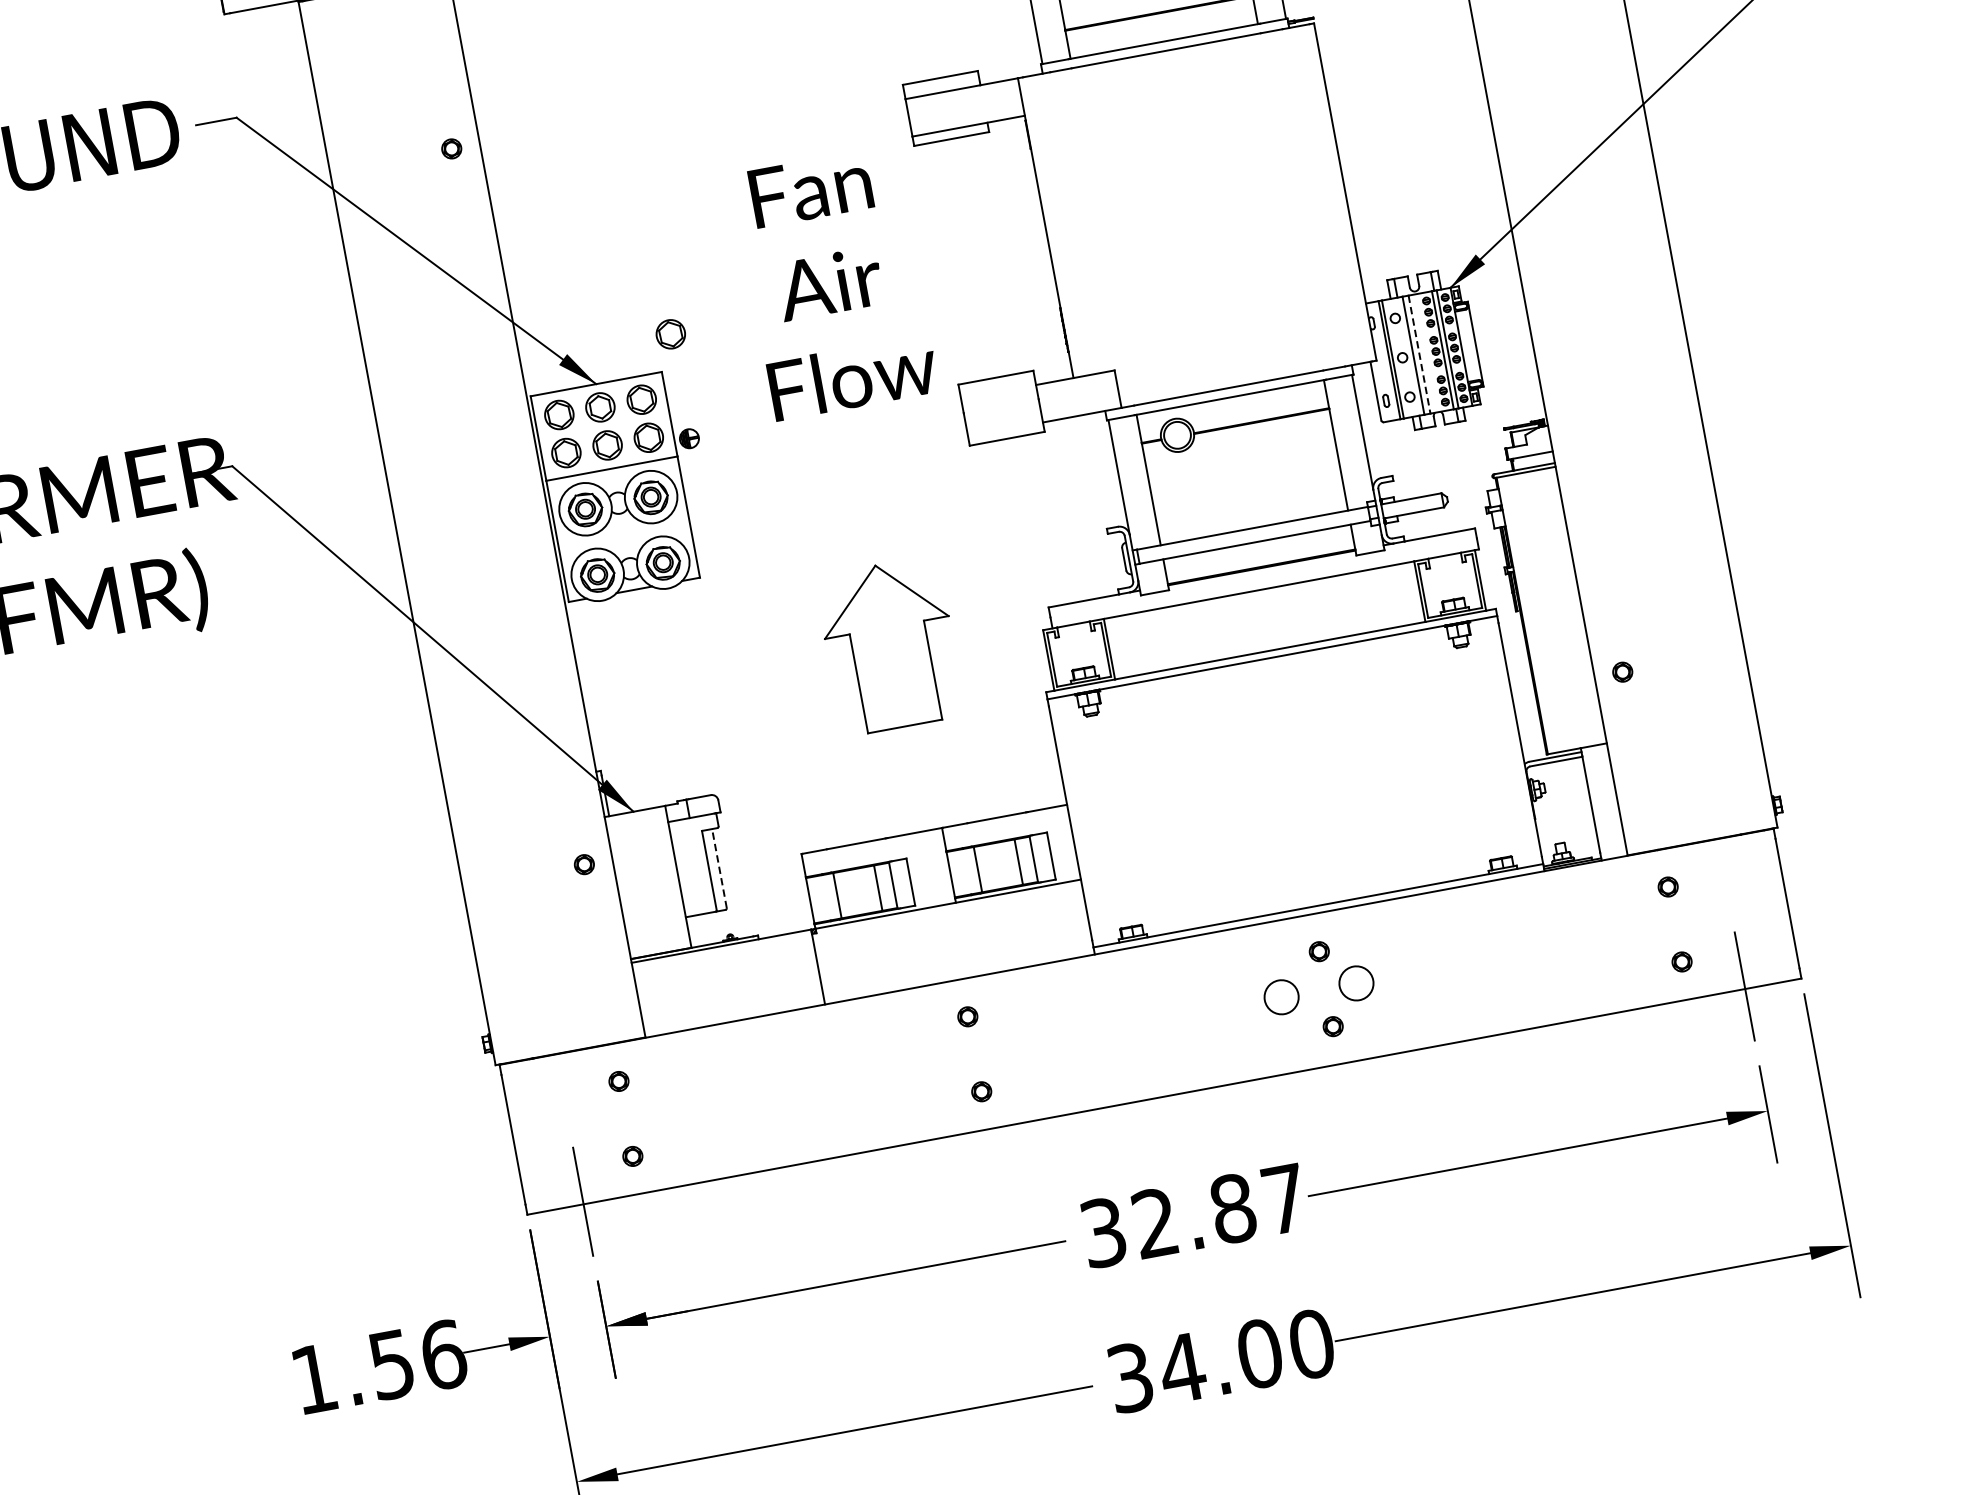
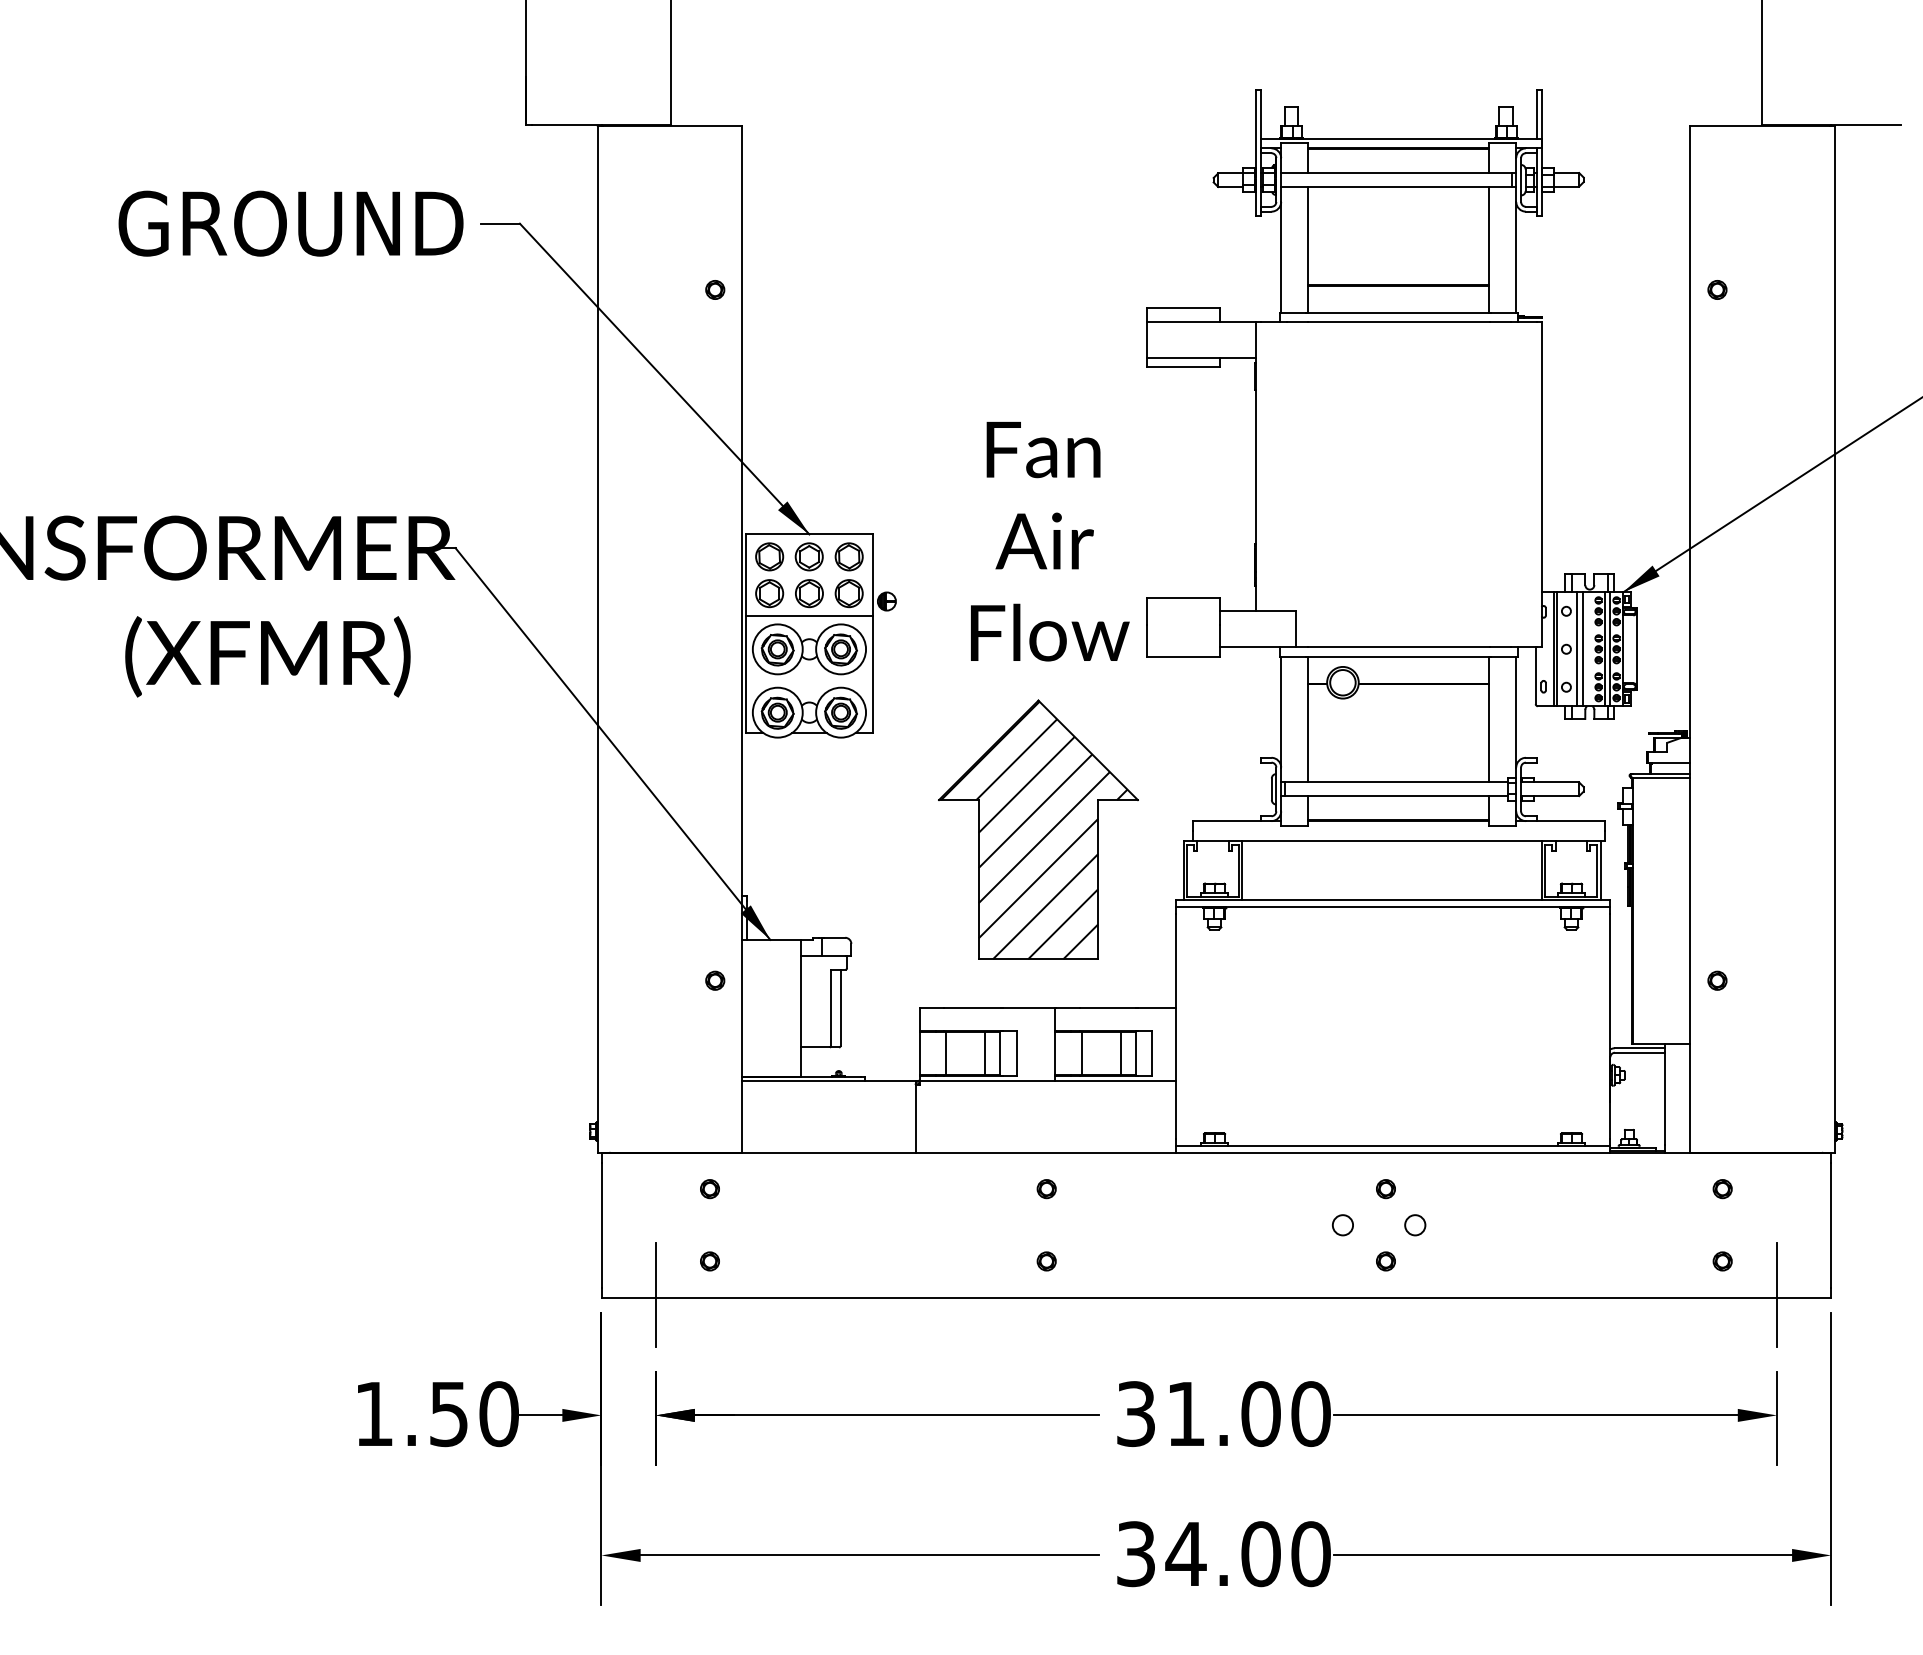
text: (835, 282) -> (1050, 541), moved
part: (670, 333) -> (887, 500), removed
line: (1419, 354) -> (1582, 649), dashed -> solid
part: (890, 645) -> (1038, 829), size x1.67
line: (719, 868) -> (840, 1007), dashed -> solid
circle: (1356, 983) -> (1415, 1225), size x0.62
circle: (1281, 997) -> (1342, 1225), size x0.62
text: (1220, 1211) -> (1248, 1414), 32.87 -> 31.00
text: (443, 1354) -> (499, 1413), 1.56 -> 1.50

